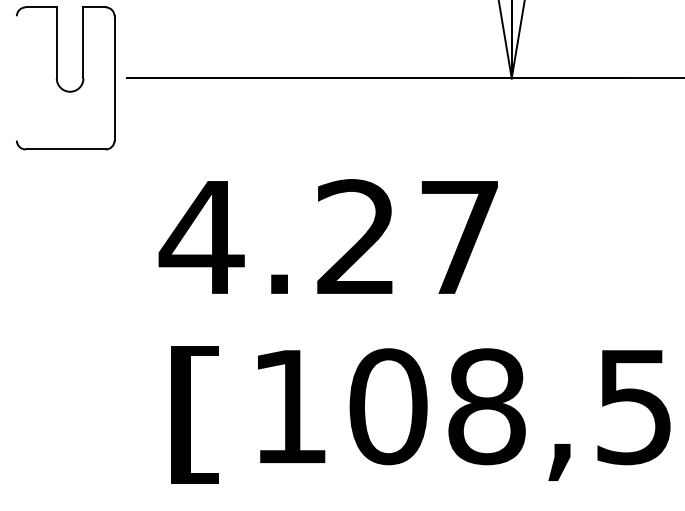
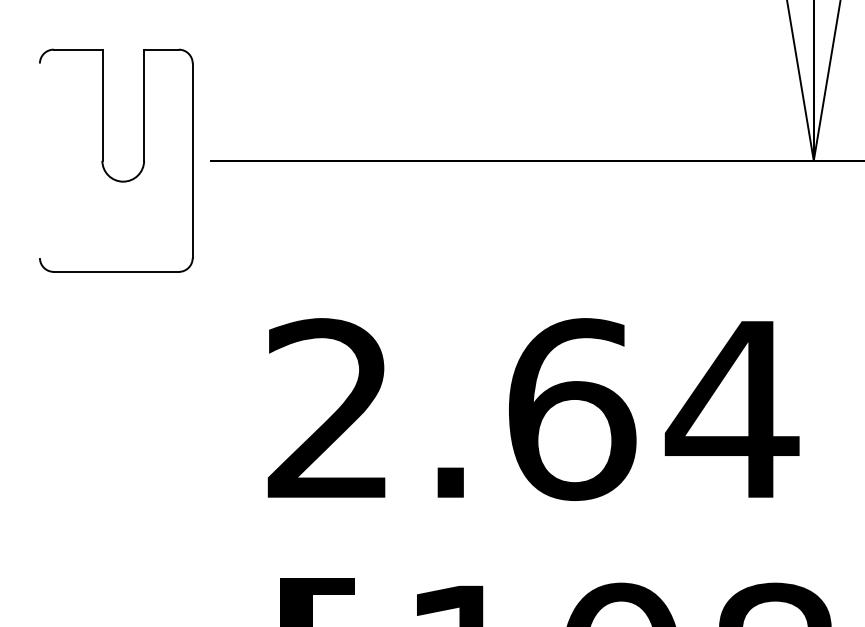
text: (330, 237) -> (530, 409), 4.27 -> 2.64

